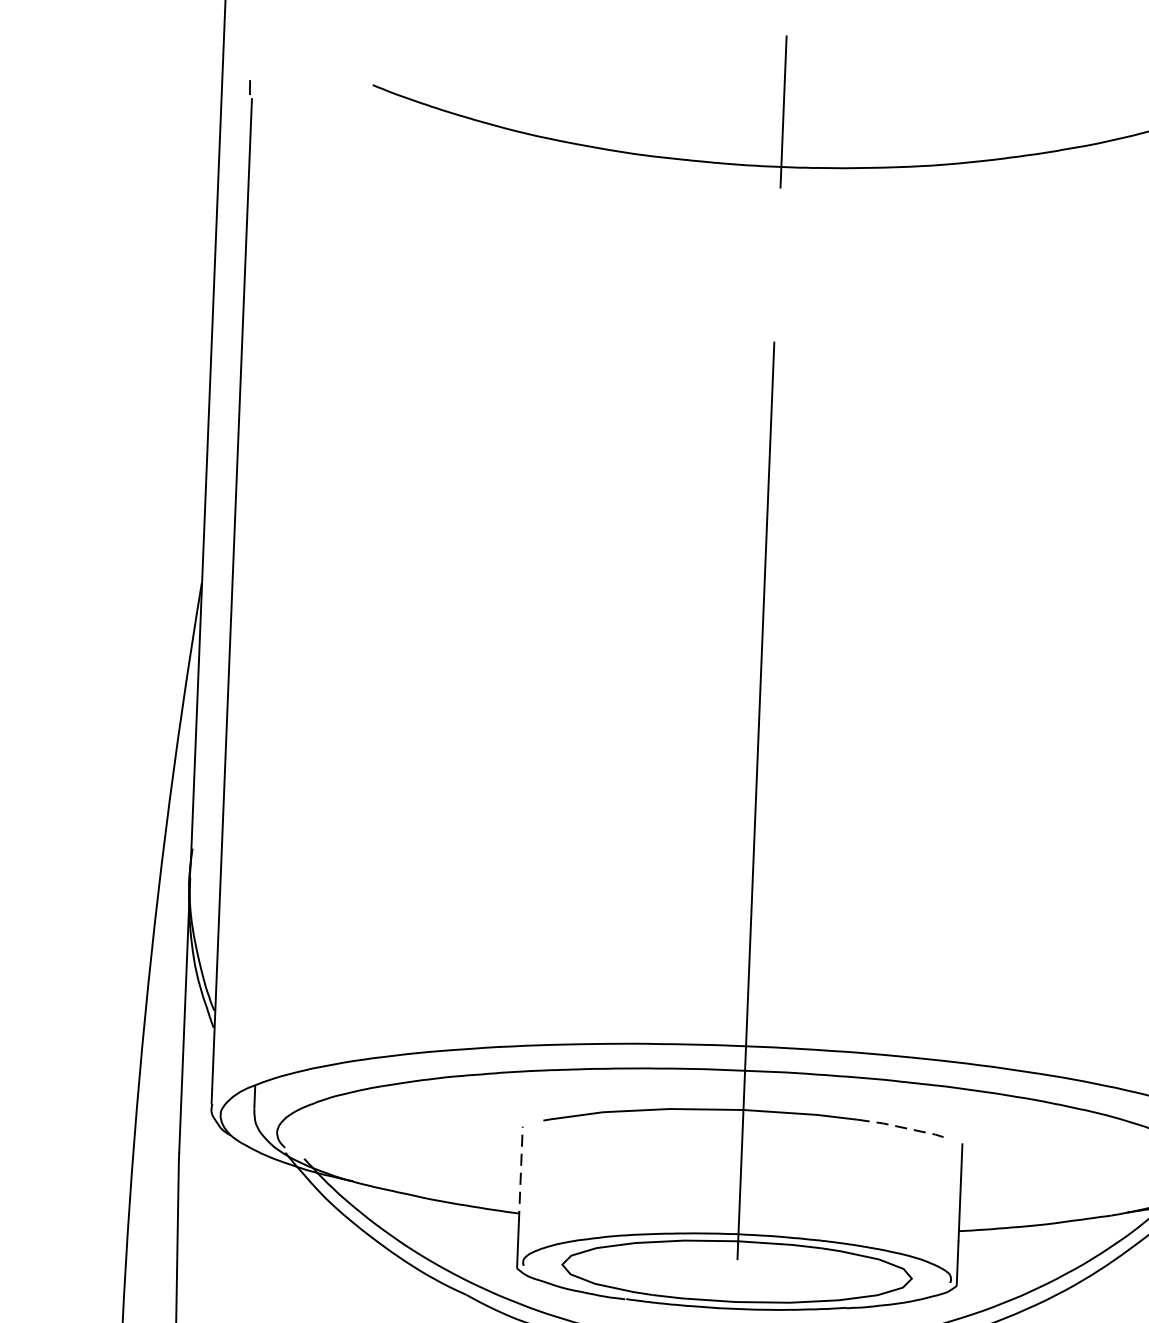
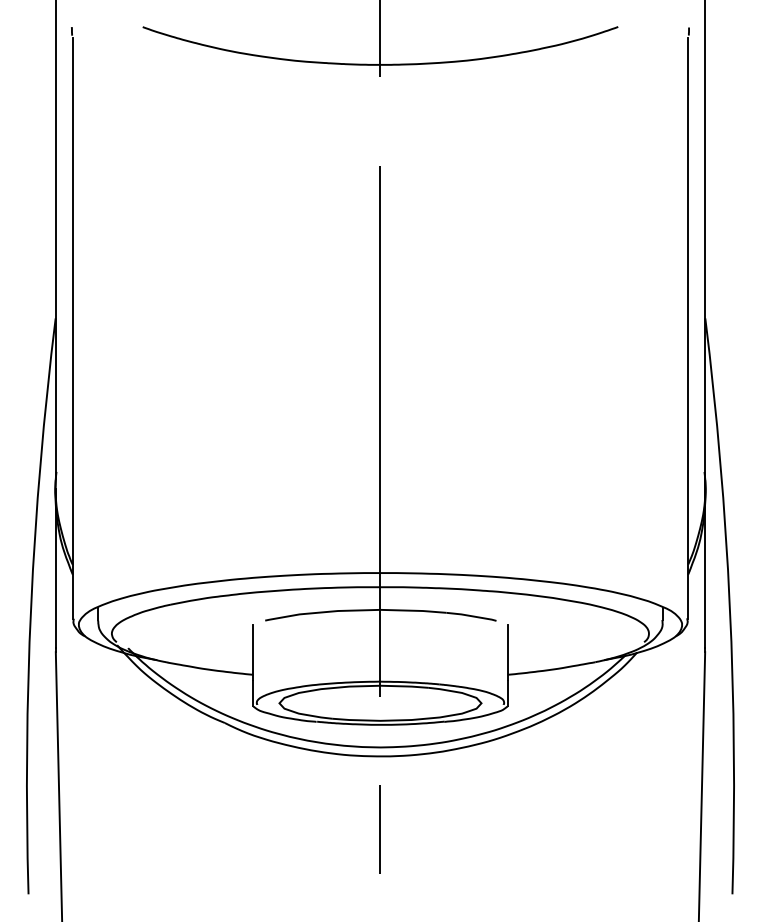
line: (902, 1127) -> (472, 616), dashed -> solid
line: (520, 1174) -> (253, 652), dashed -> solid

